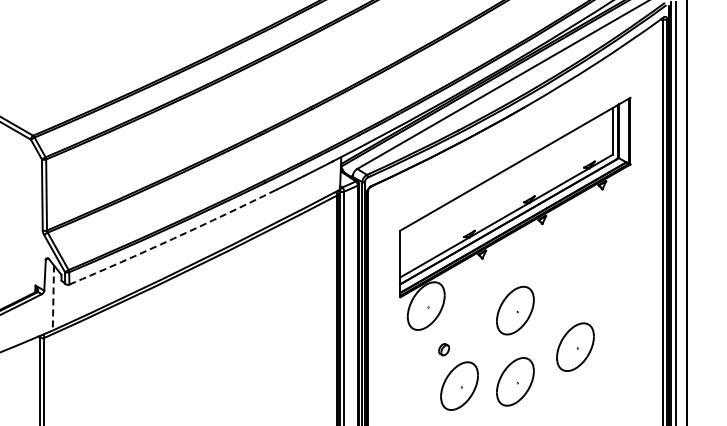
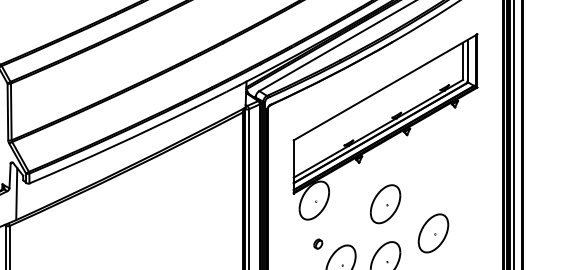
arc: (173, 238) -> (112, 146), dashed -> solid
line: (53, 297) -> (16, 193), dashed -> solid
part: (444, 349) -> (318, 244), moved

